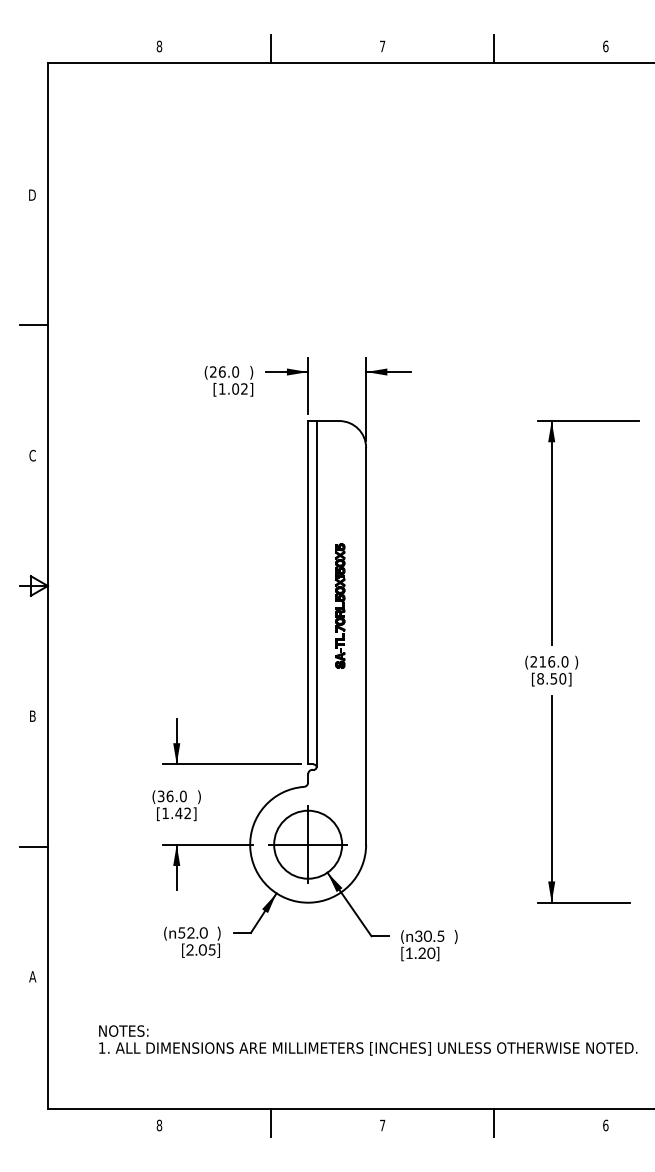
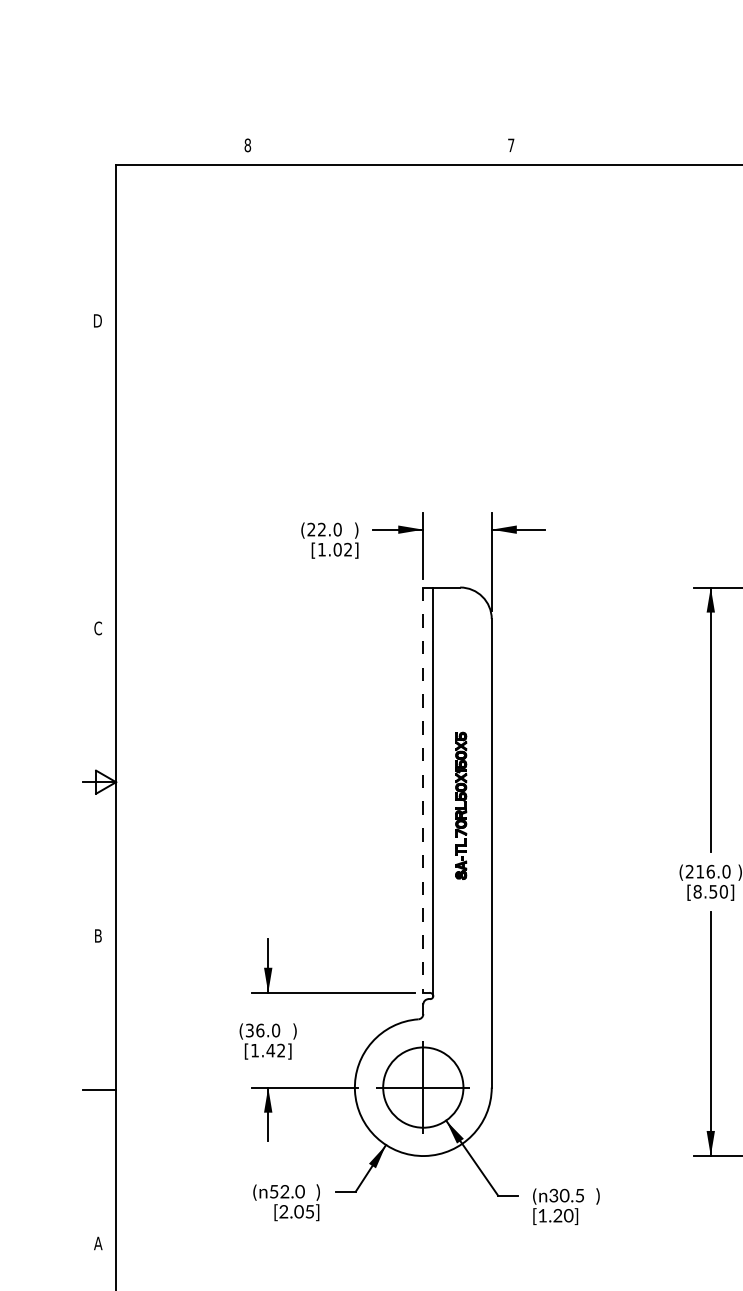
line: (271, 49) -> (380, 148), removed
line: (494, 49) -> (643, 148), removed
line: (33, 325) -> (99, 474), removed
text: (221, 371) -> (321, 529), (26.0 -> (22.0
line: (308, 592) -> (423, 789), solid -> dashed

